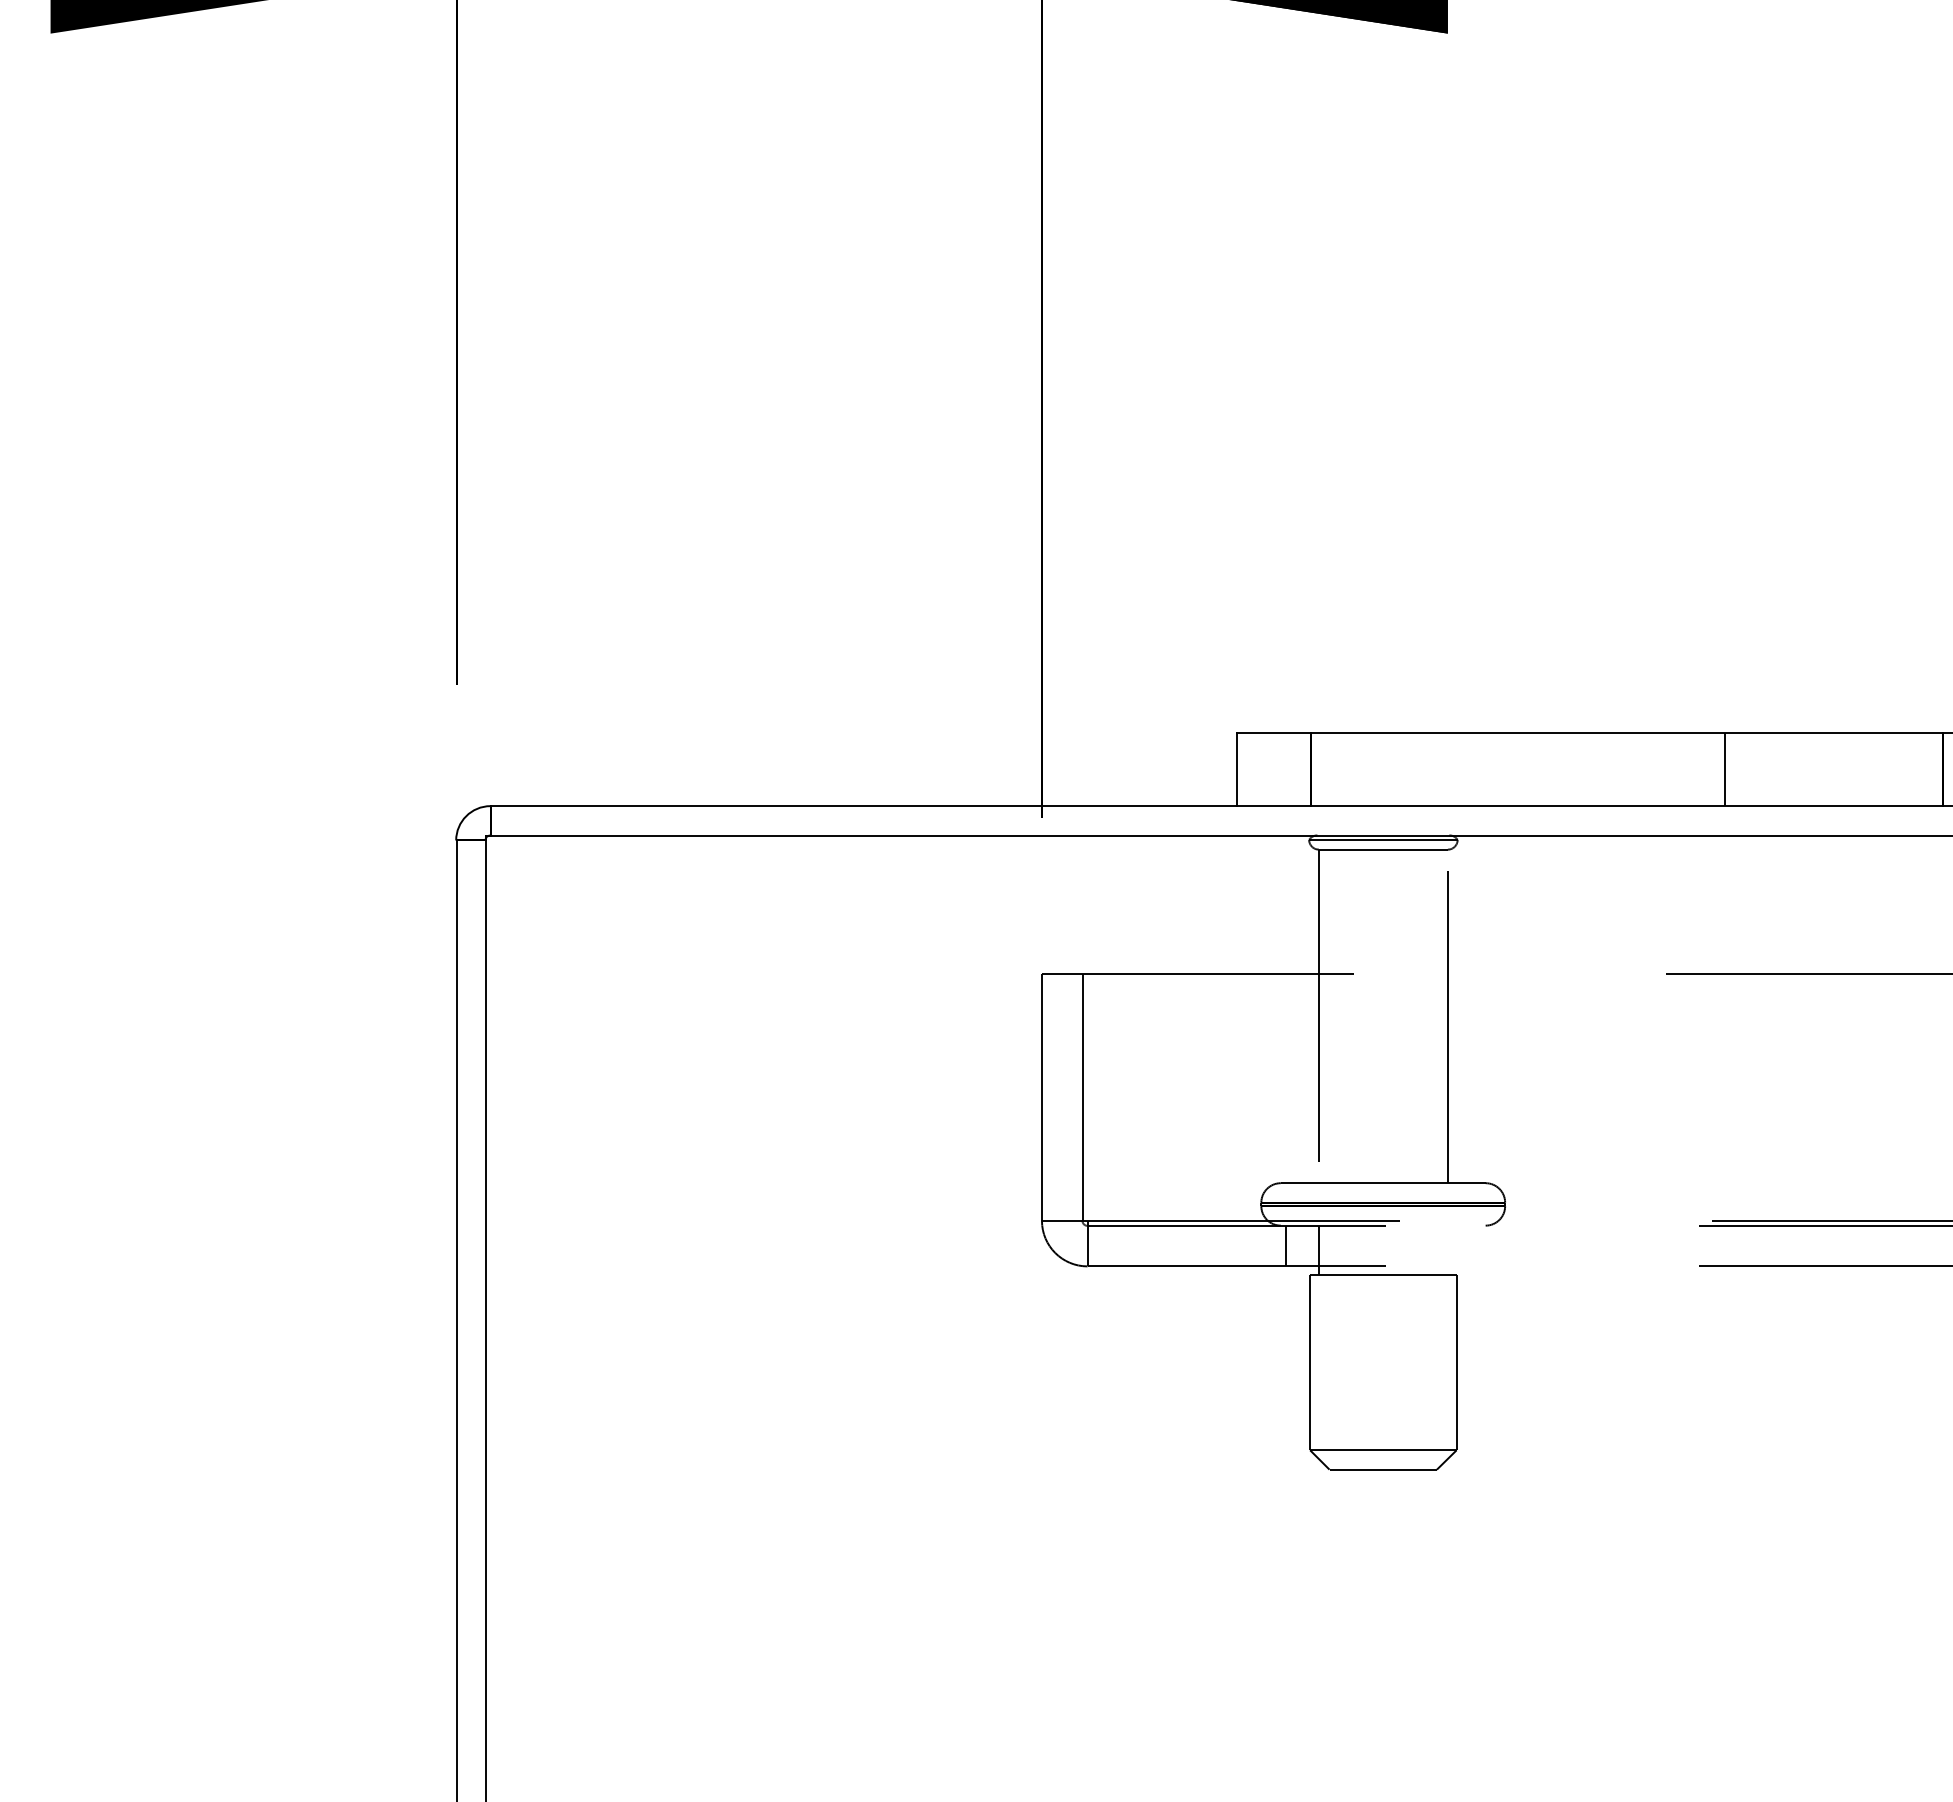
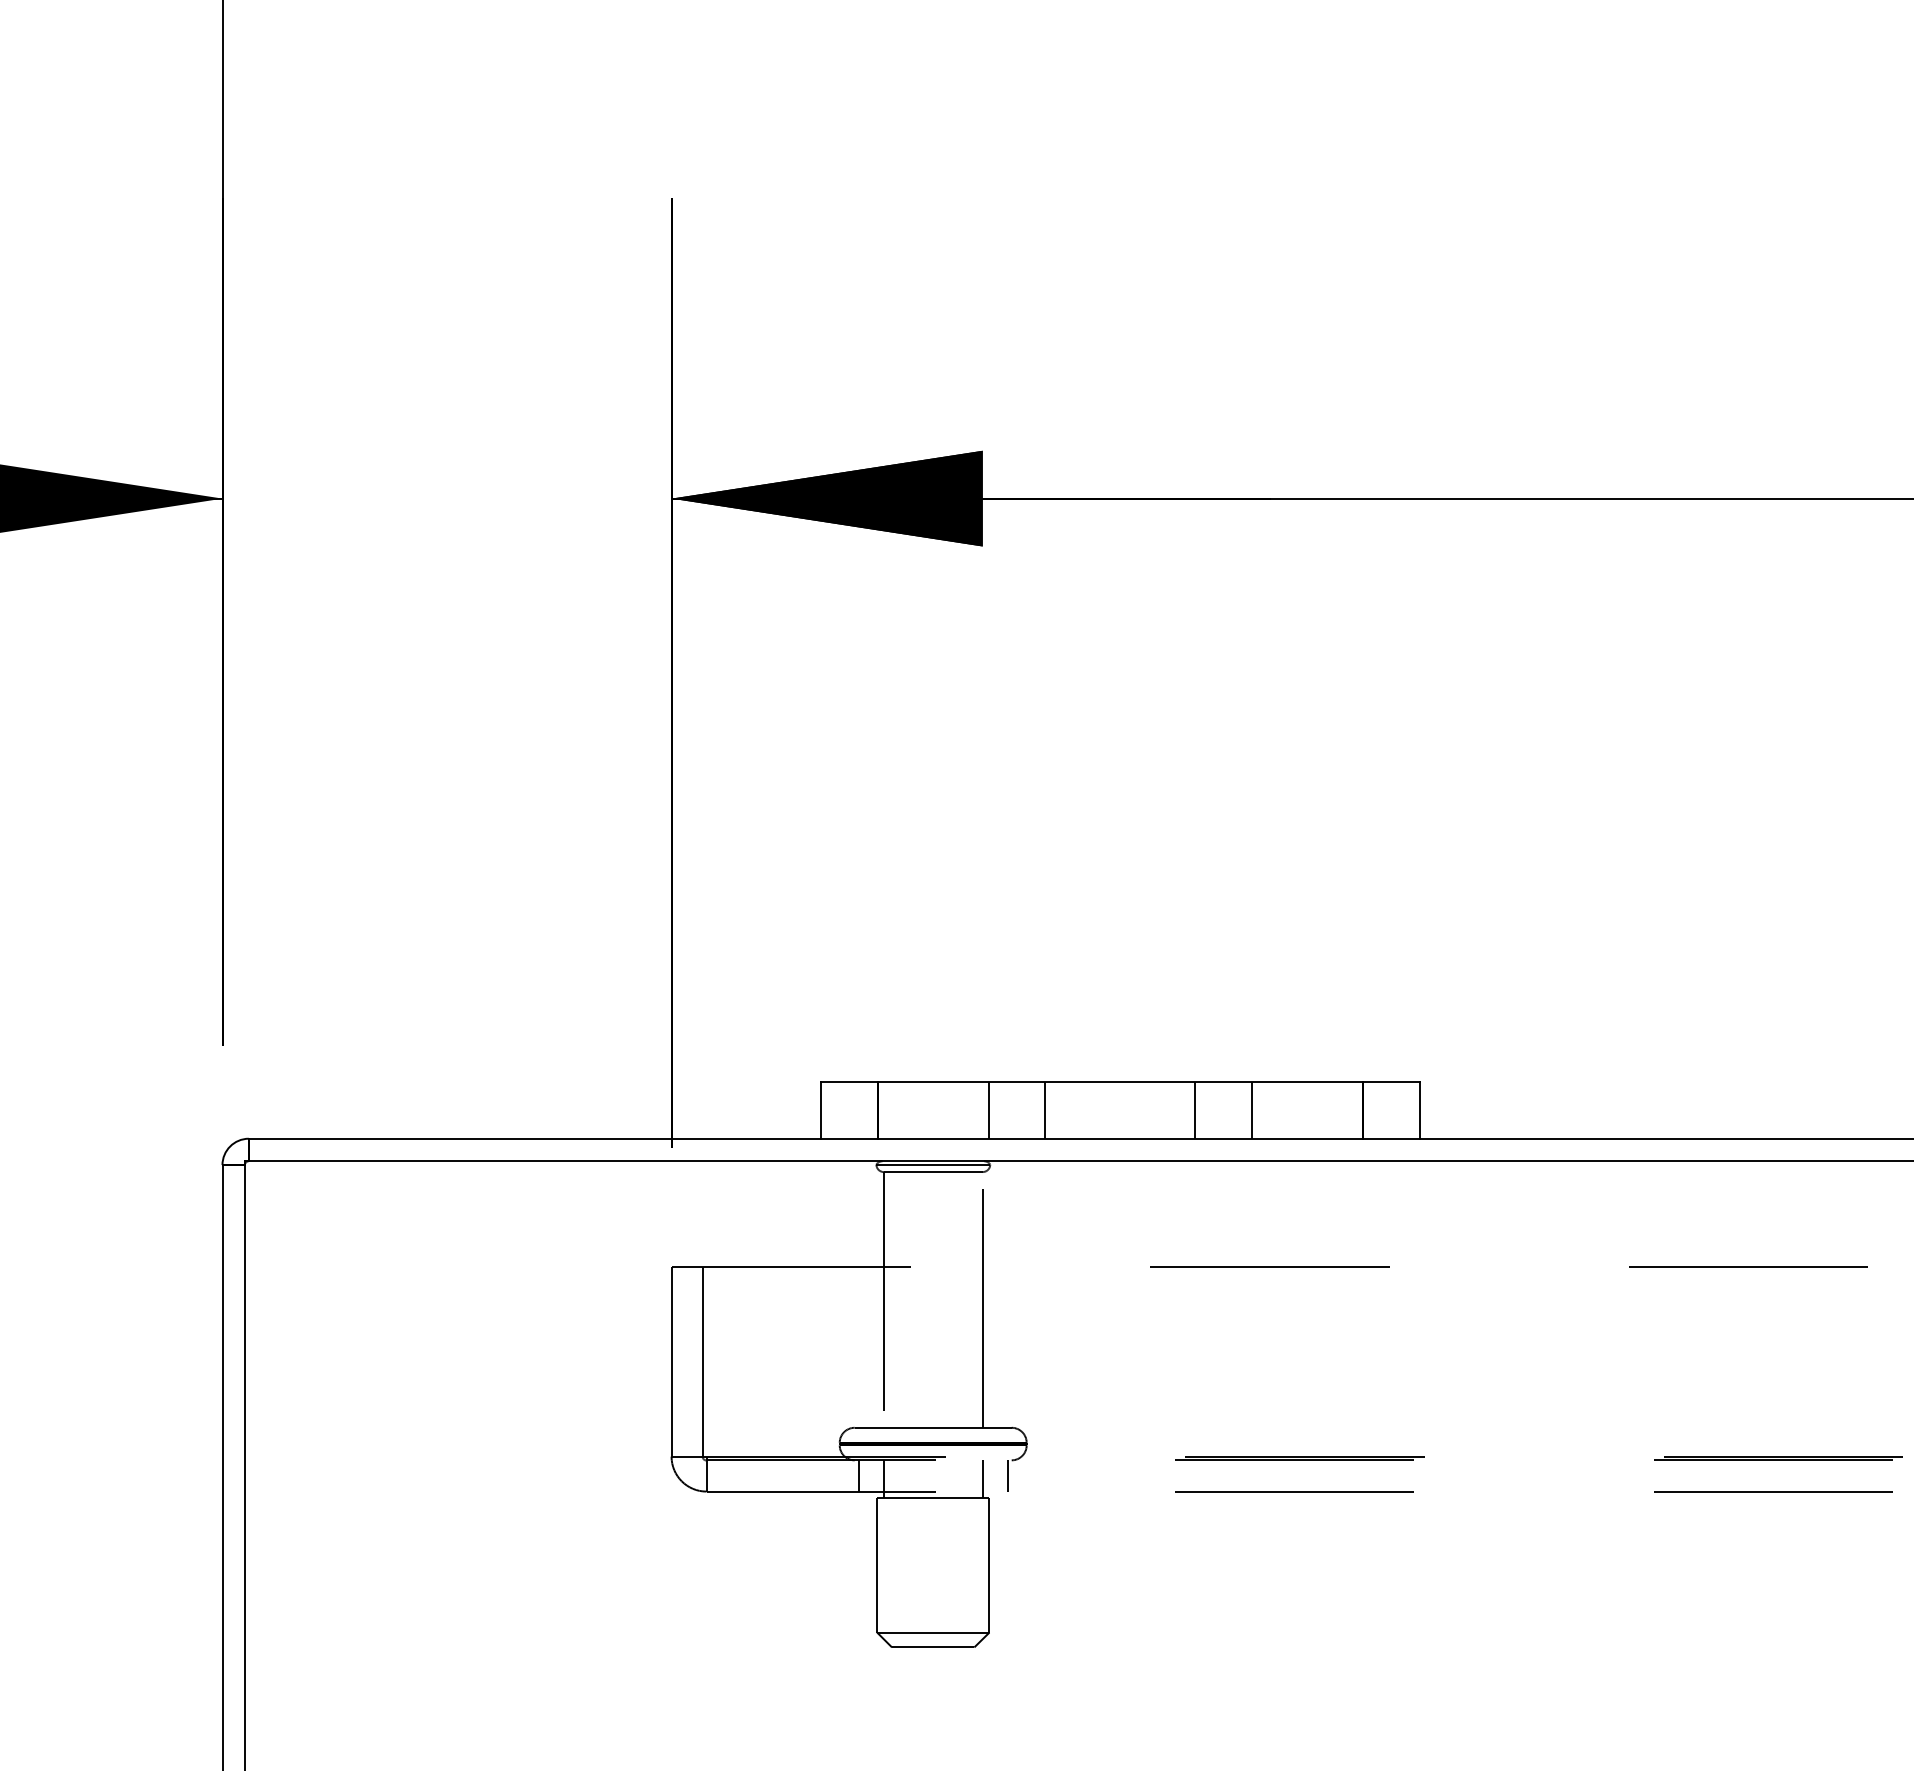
line: (1455, 769) -> (988, 1110), added
line: (1529, 769) -> (1045, 1110), added
line: (1799, 769) -> (1252, 1110), added
line: (1481, 1245) -> (1008, 1475), added
line: (1447, 1249) -> (982, 1478), added

